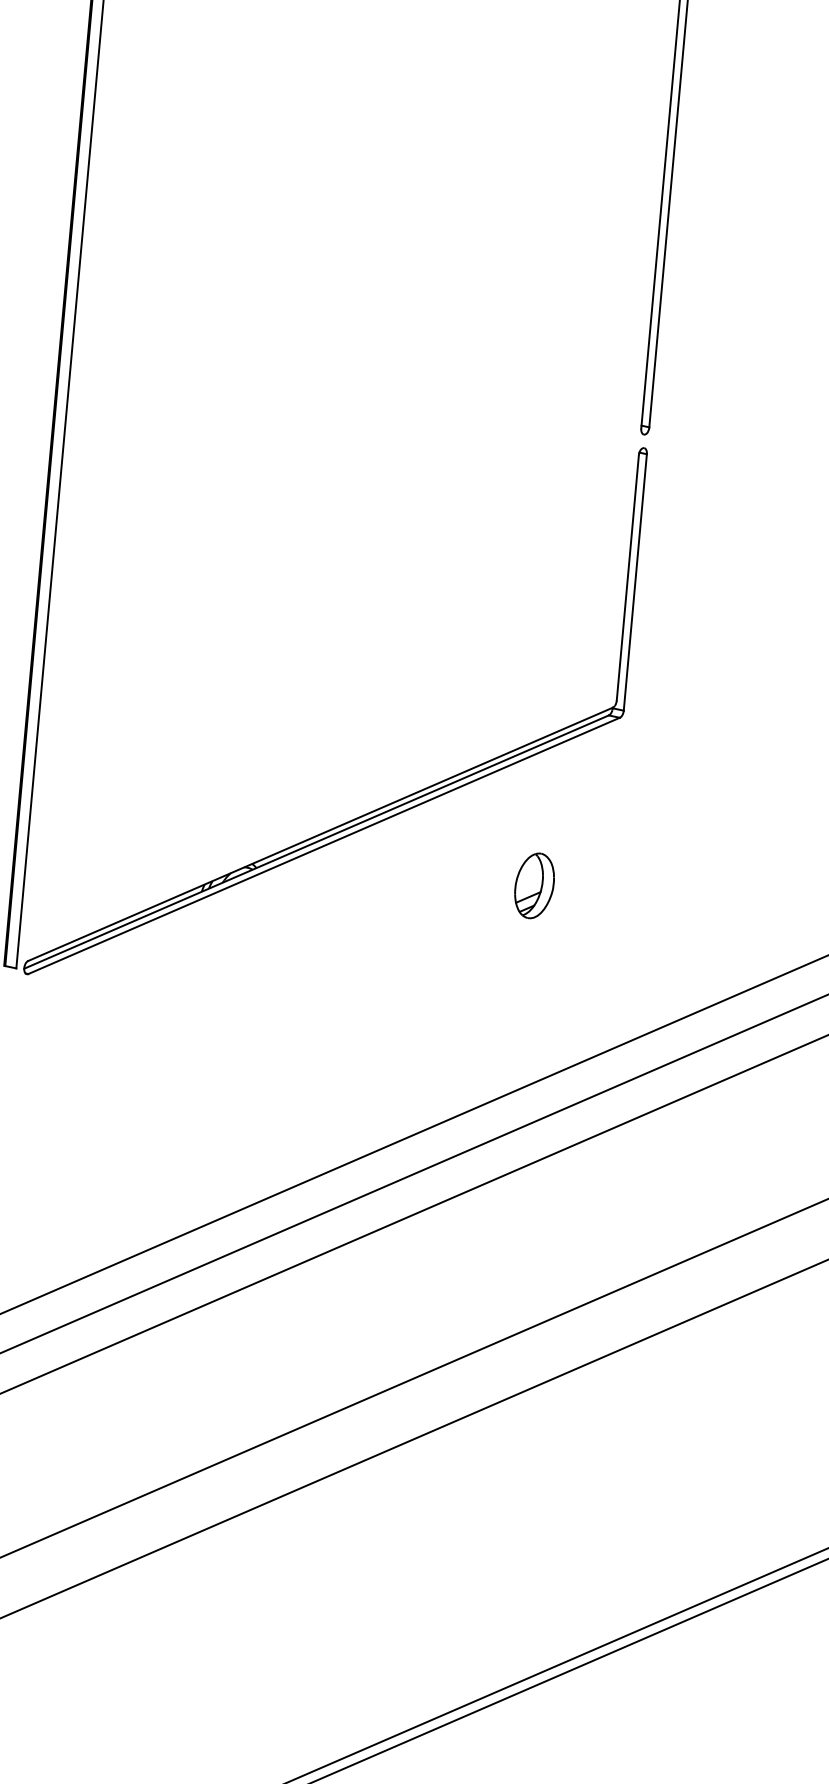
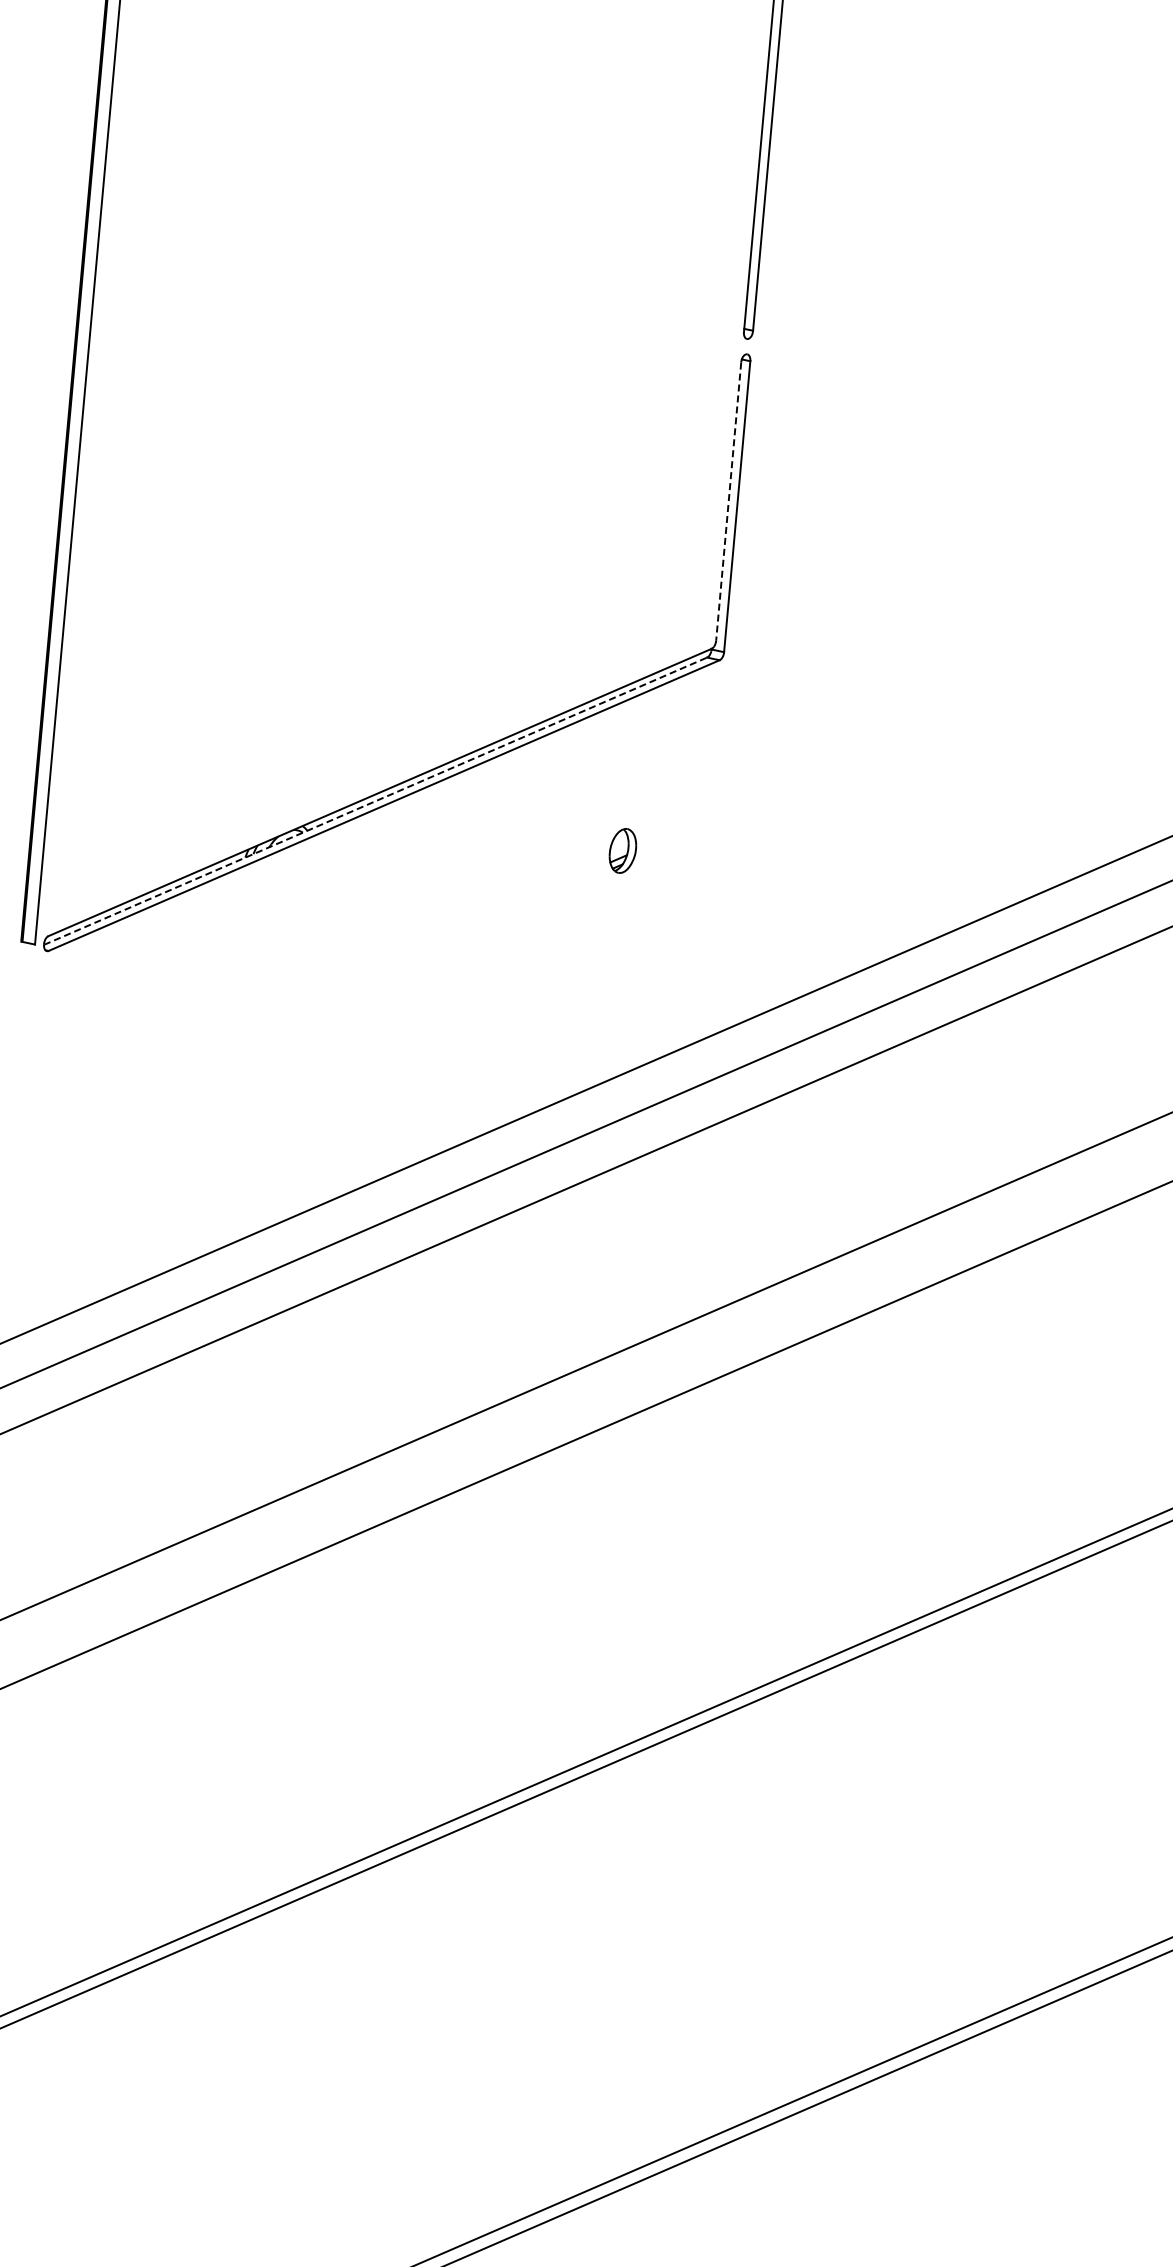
line: (627, 577) -> (728, 501), solid -> dashed
line: (317, 842) -> (376, 801), solid -> dashed
part: (534, 885) -> (622, 850), size x0.6

